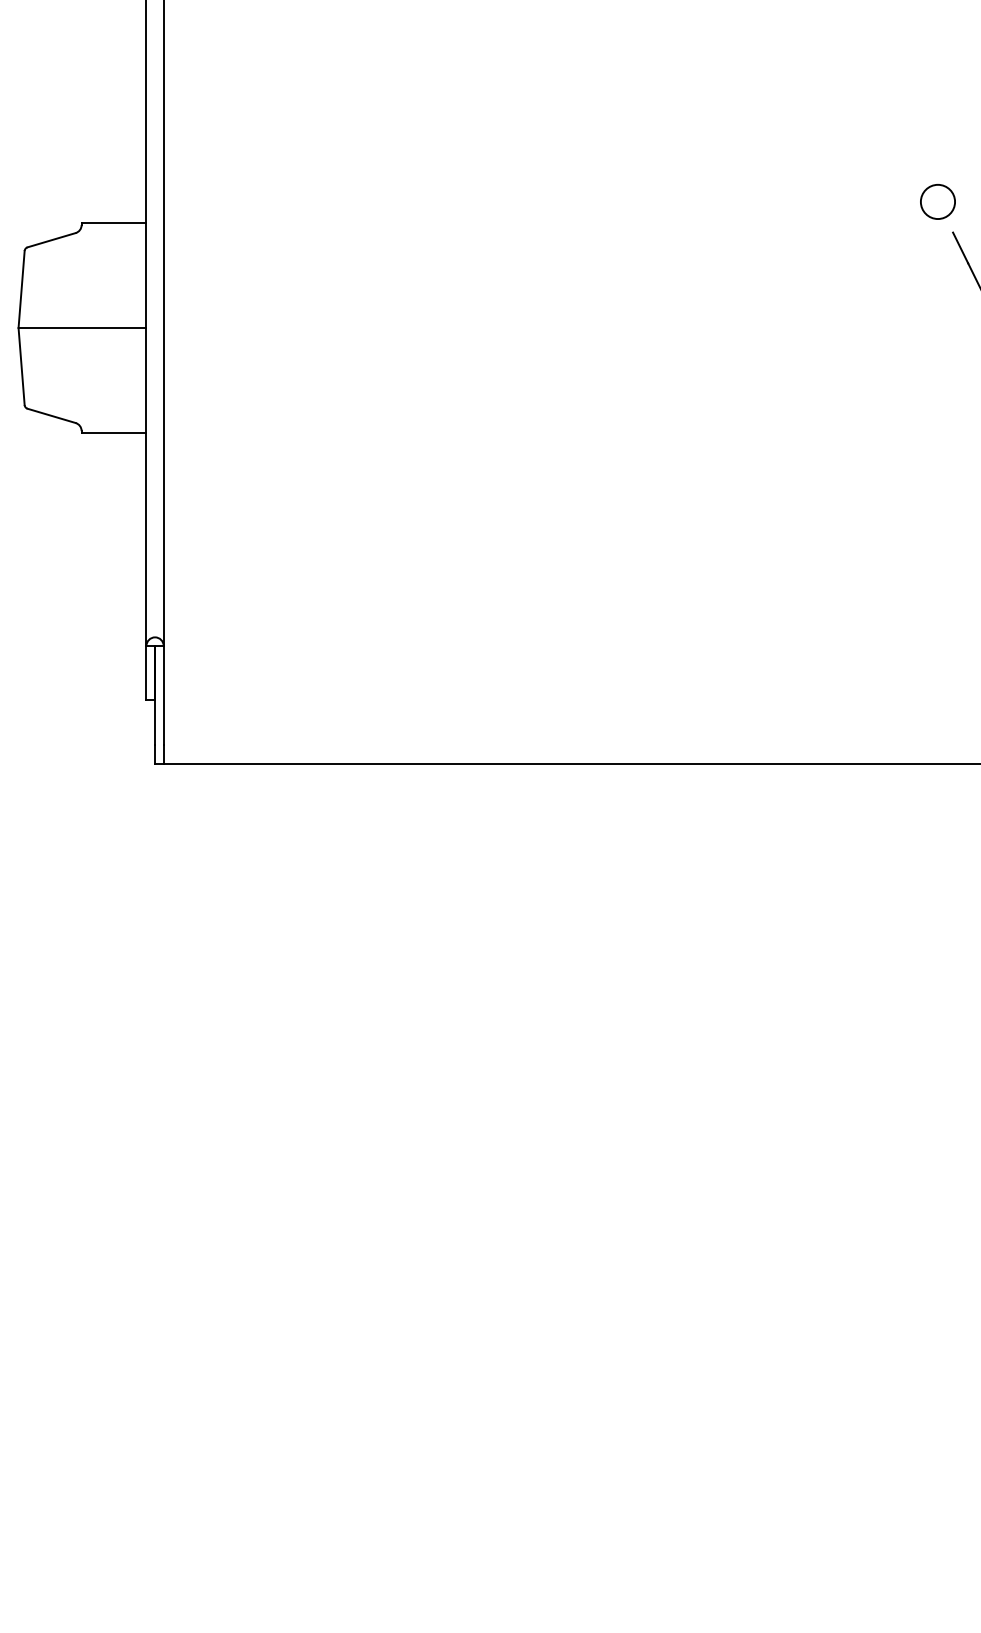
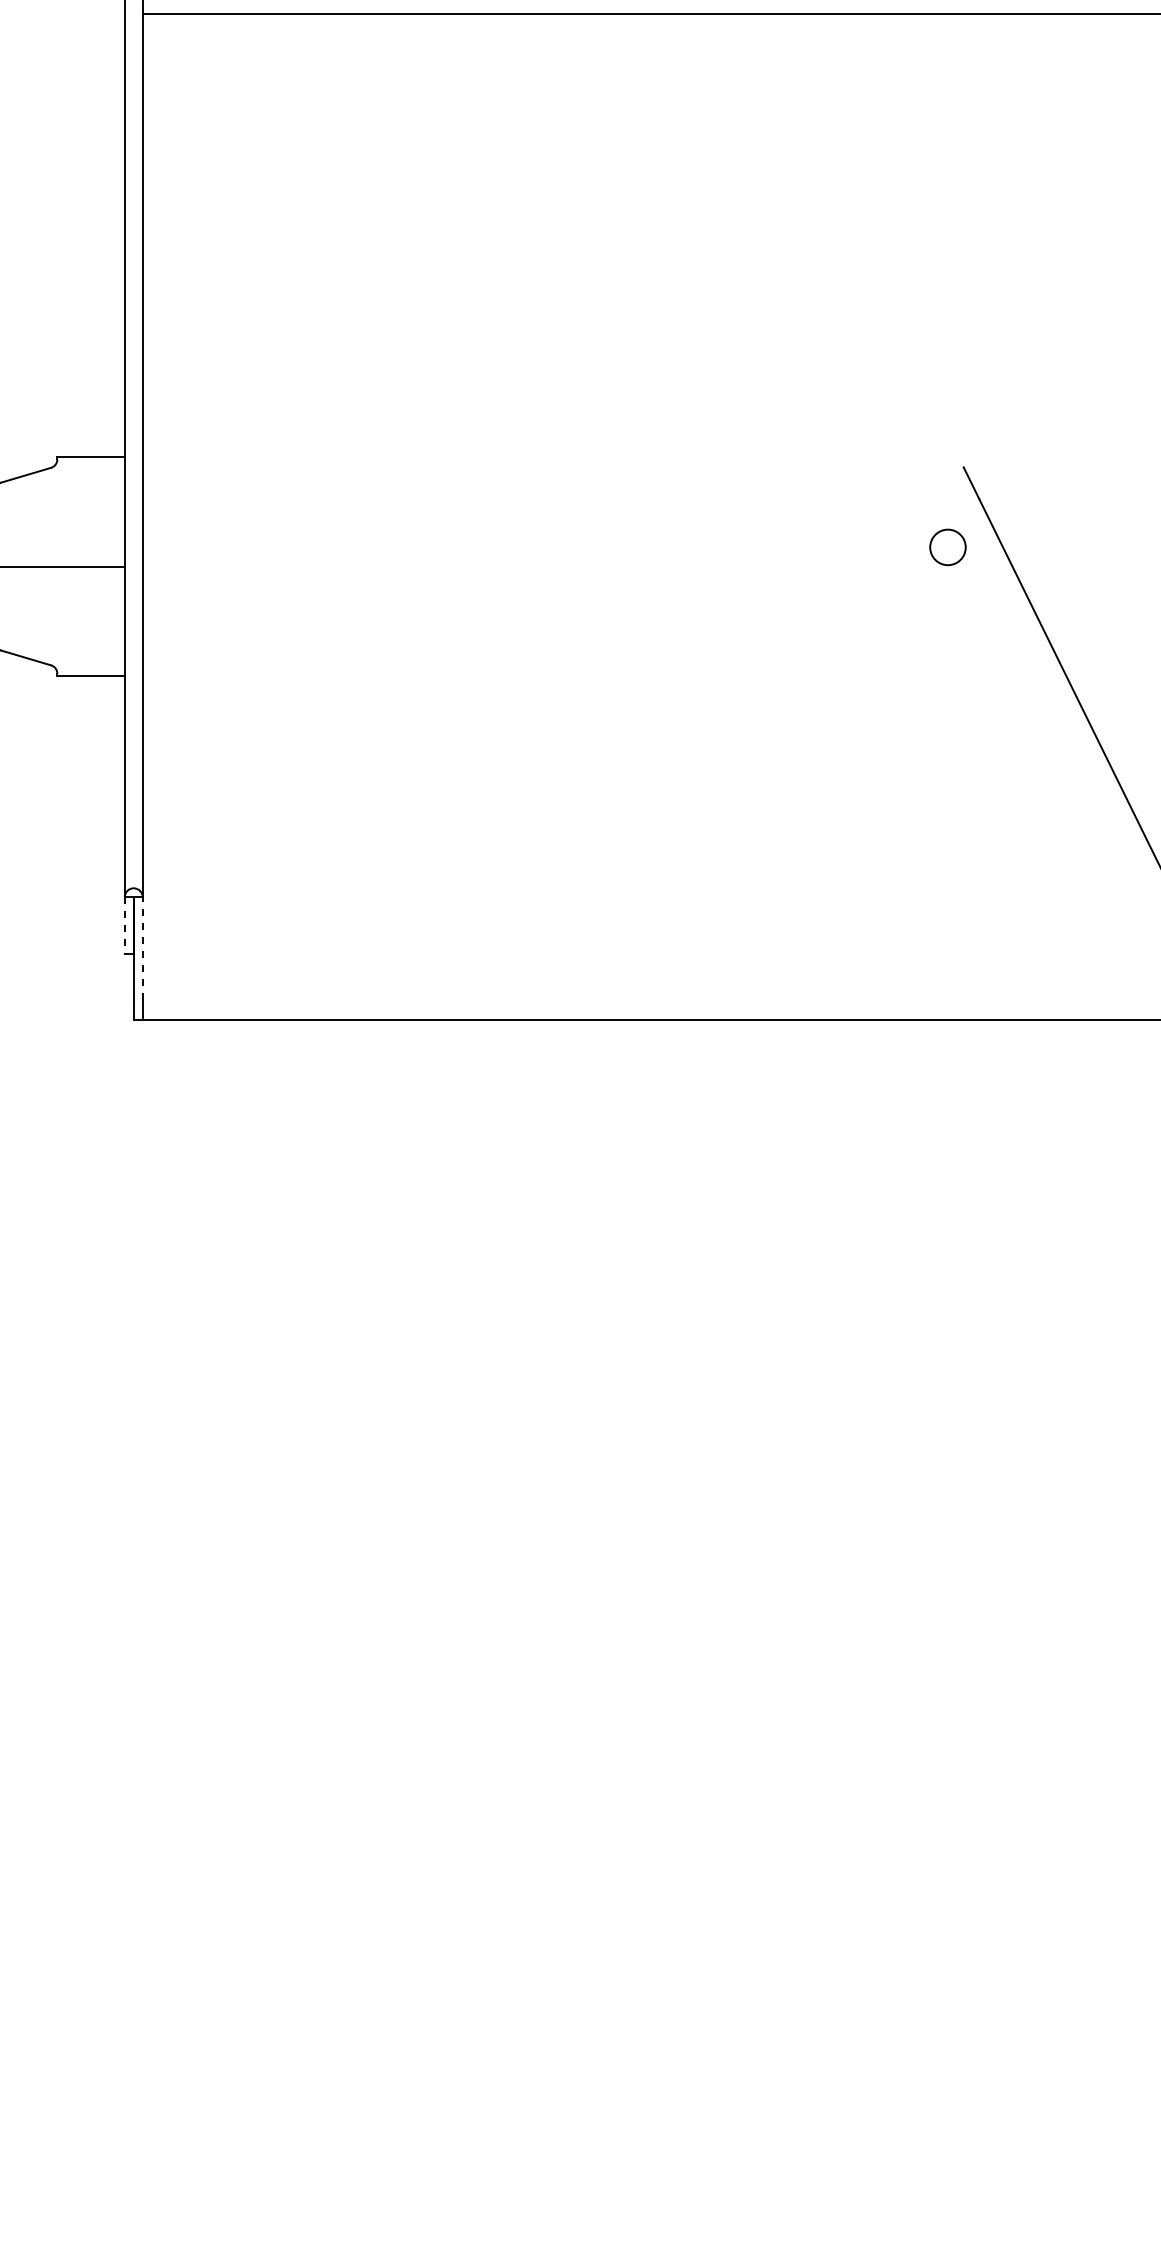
circle: (937, 202) -> (947, 547), moved
line: (146, 674) -> (124, 926), solid -> dashed
line: (163, 695) -> (142, 948), solid -> dashed

